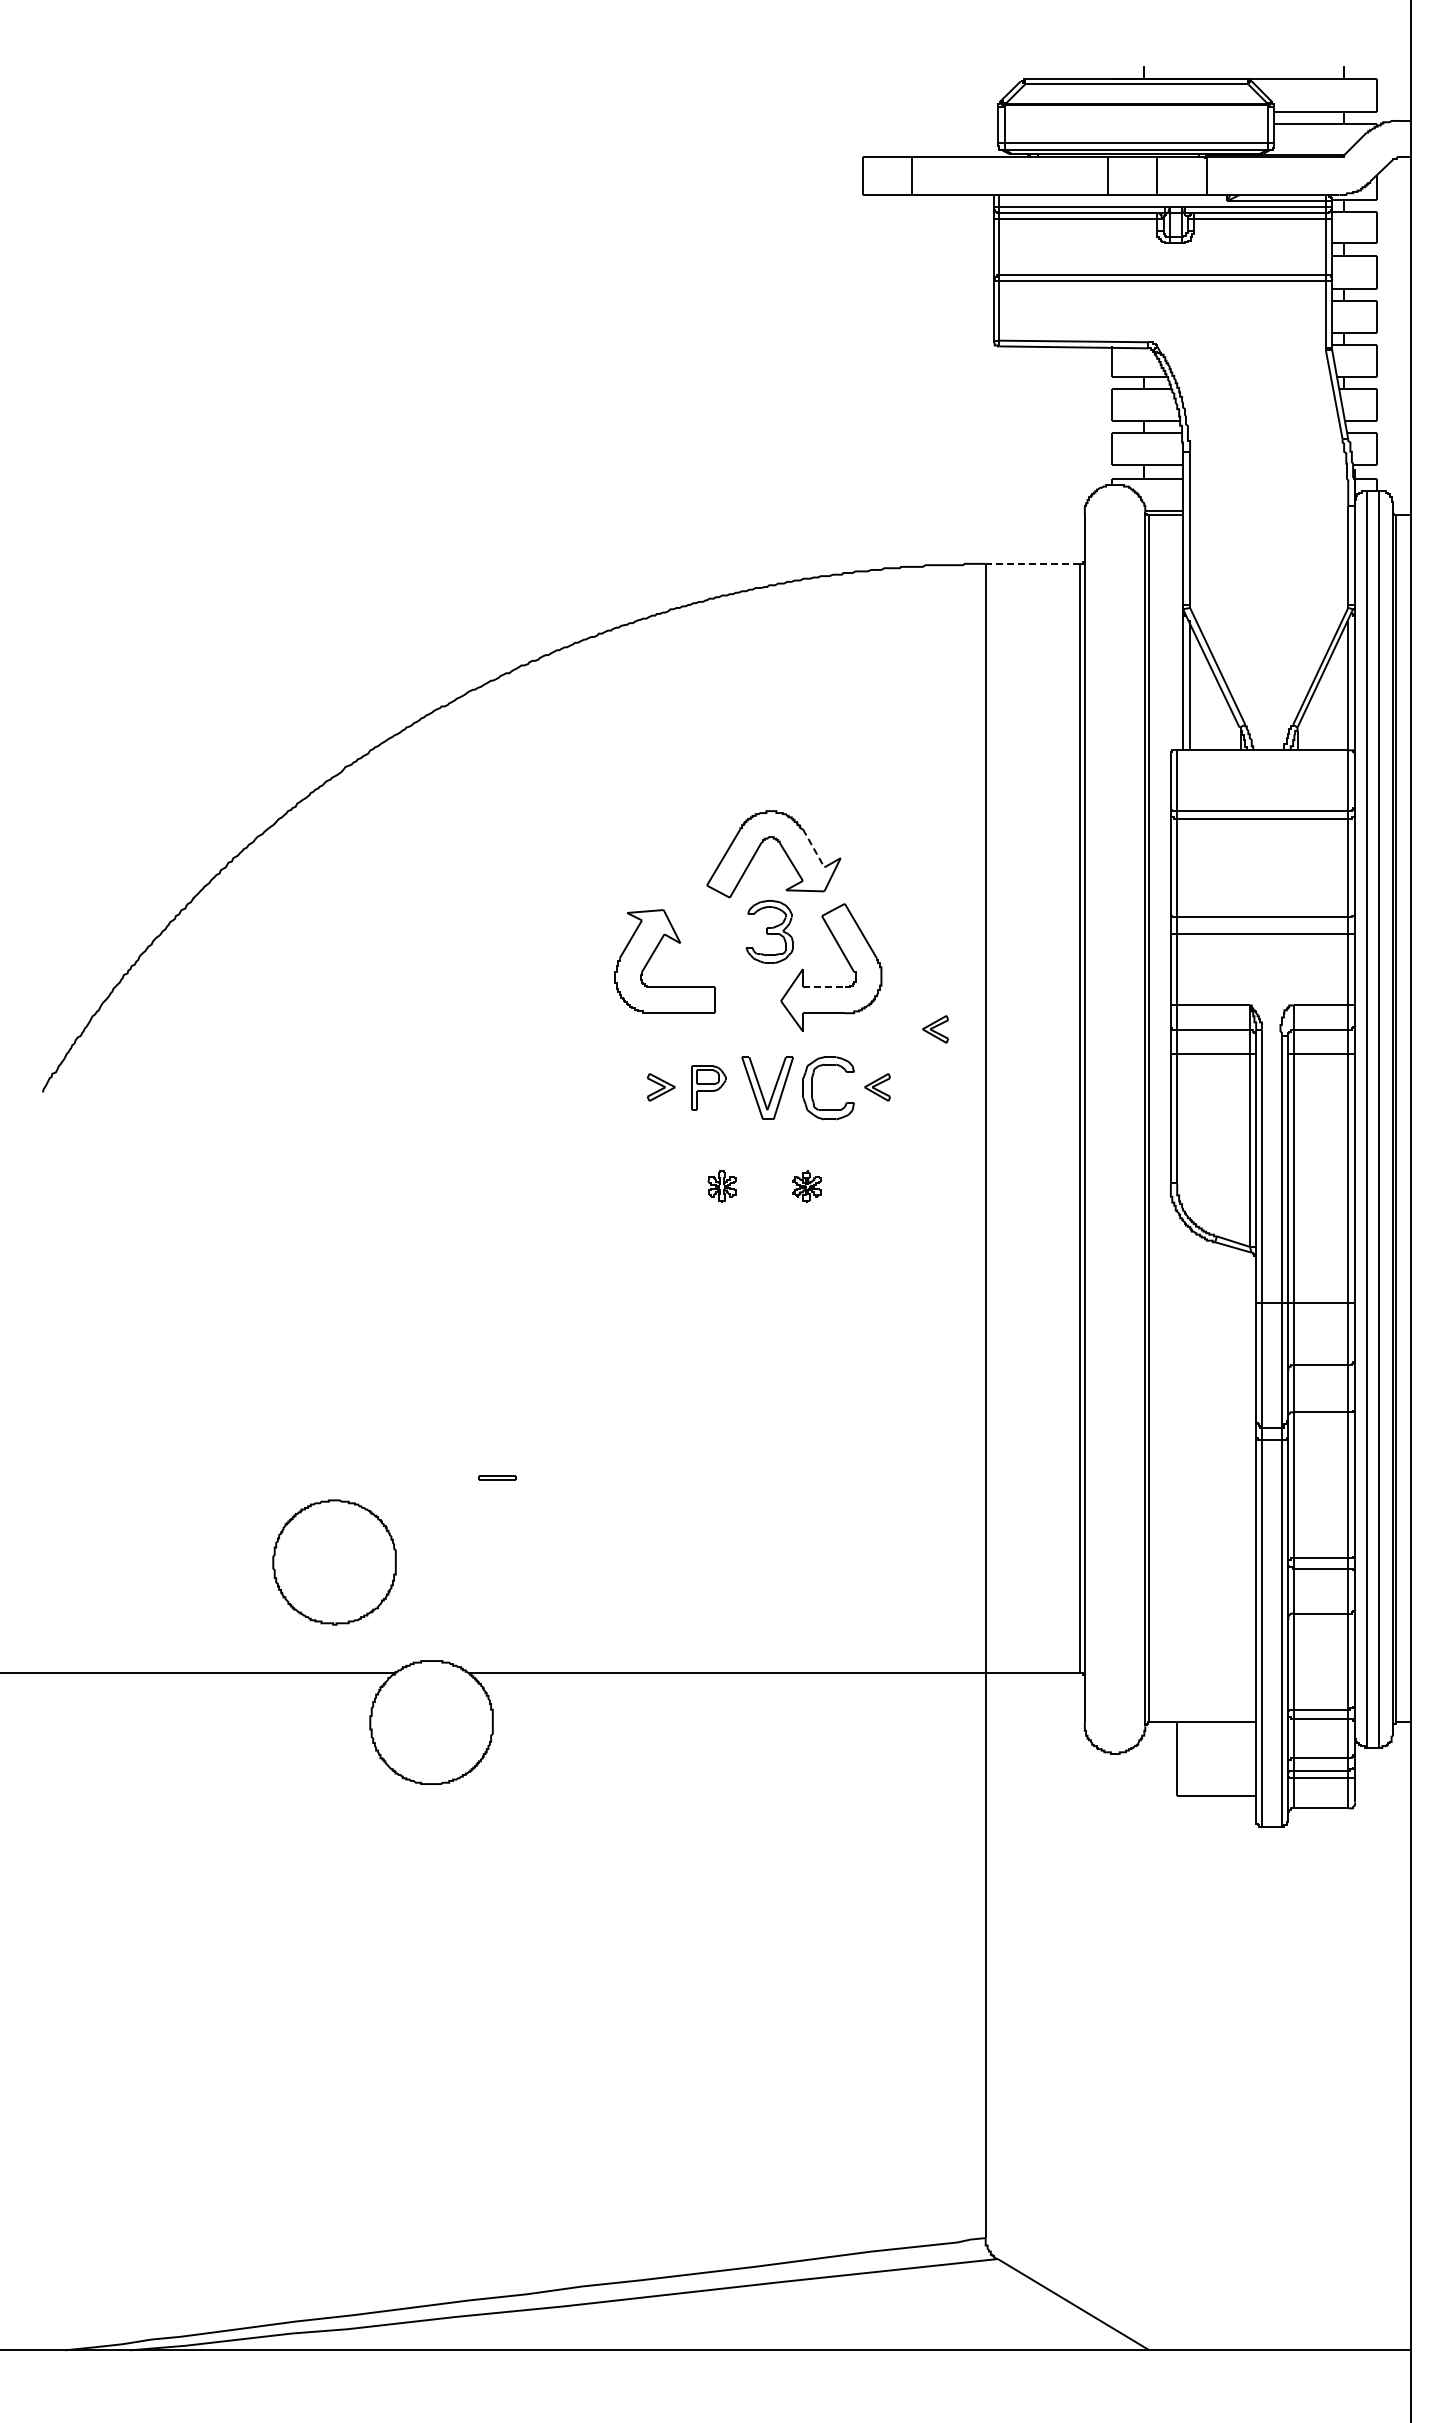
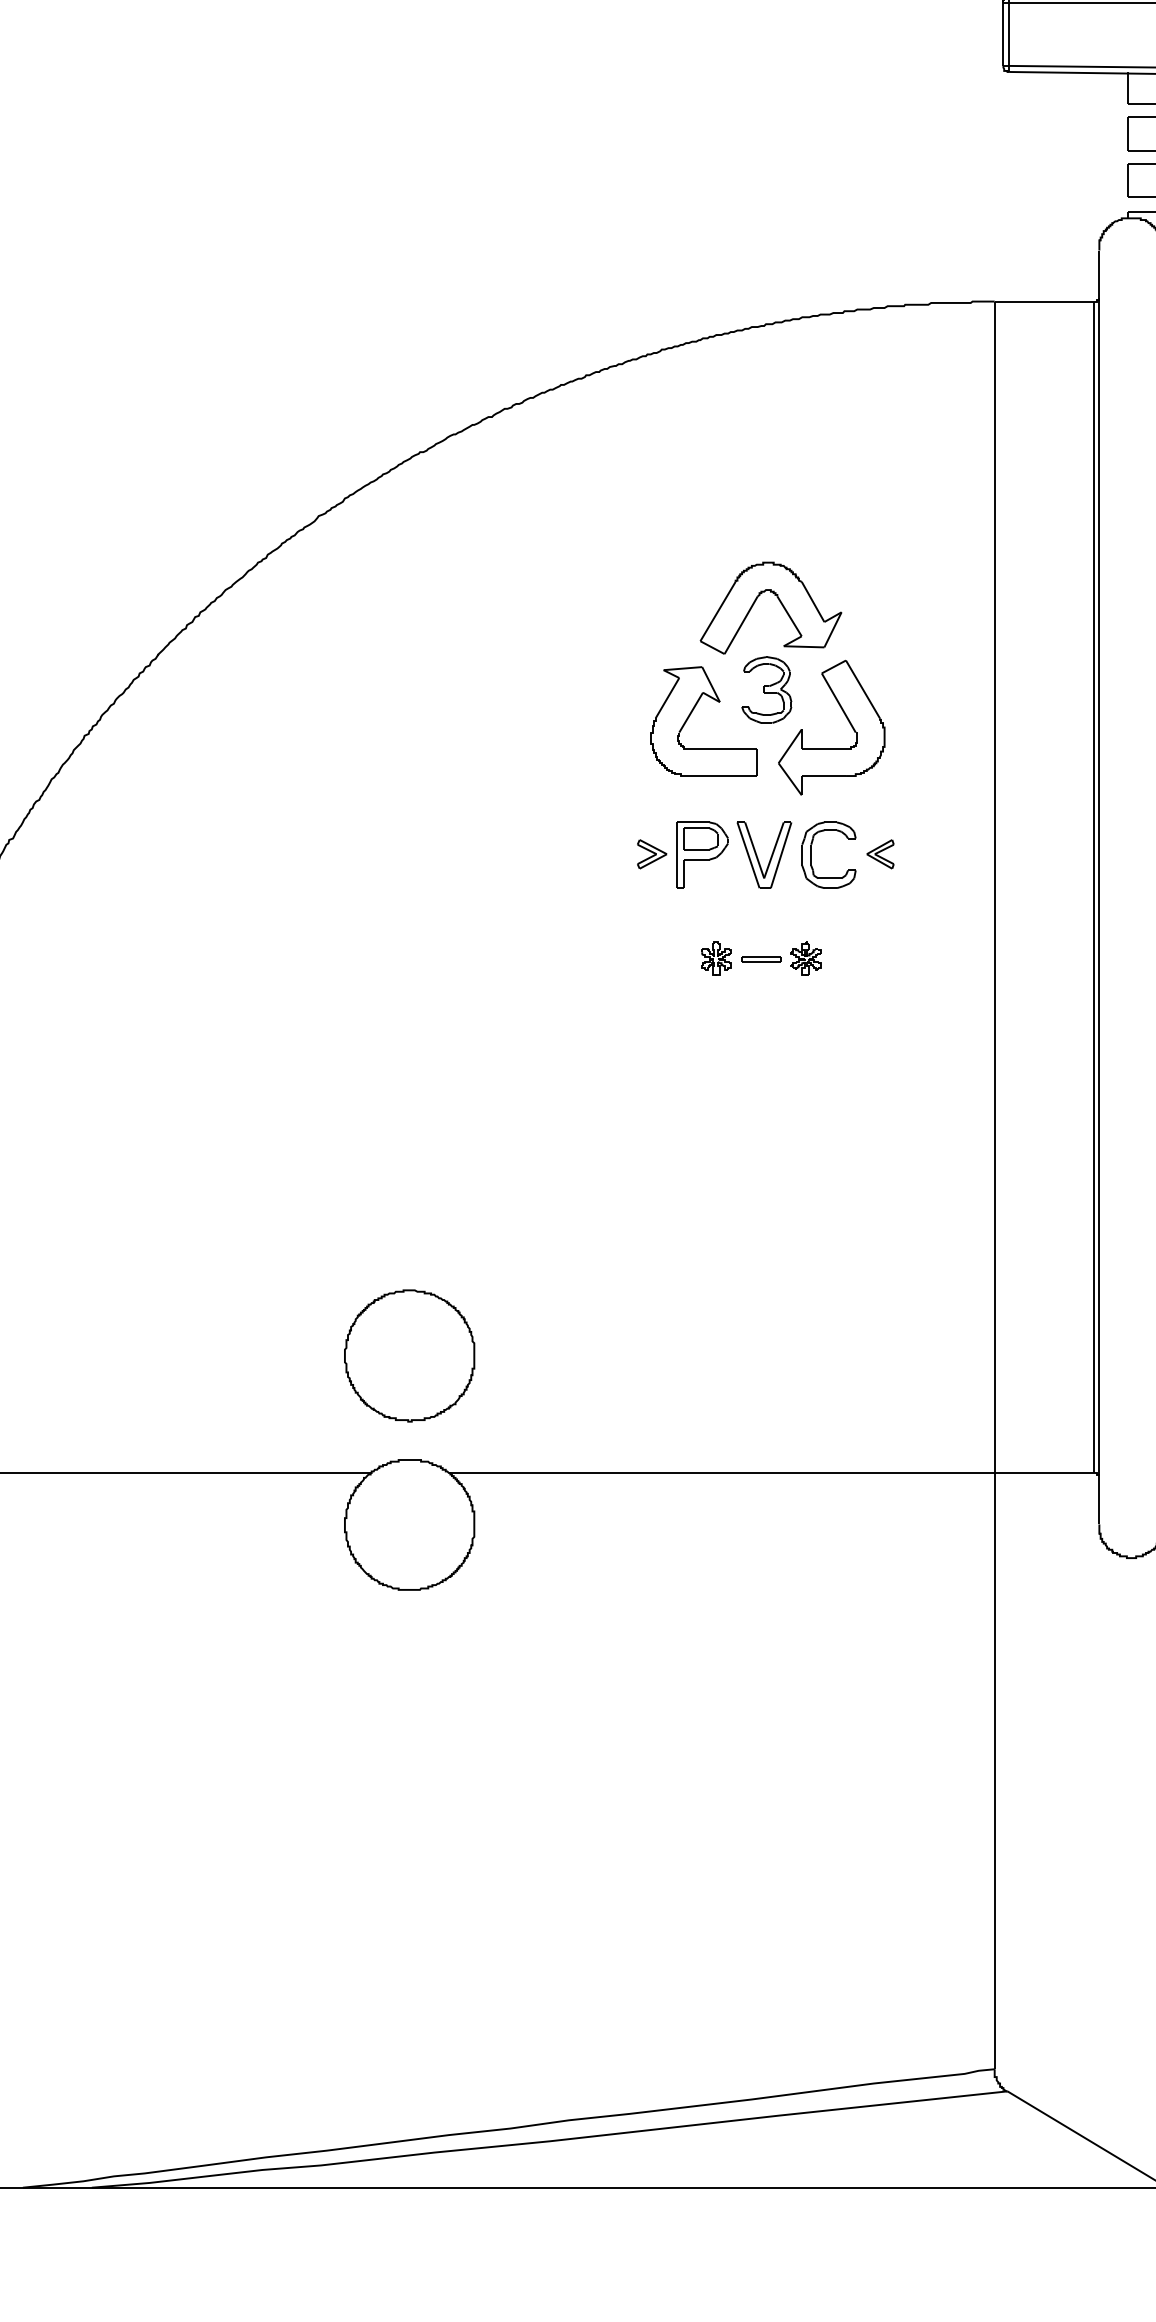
line: (1032, 563) -> (1044, 301), dashed -> solid
line: (813, 848) -> (812, 602), dashed -> solid
part: (654, 953) -> (692, 712), moved
line: (823, 987) -> (823, 748), dashed -> solid
part: (935, 1029) -> (941, 793), removed
part: (708, 1087) -> (702, 854), size x1.43
part: (497, 1477) -> (761, 958), moved
part: (334, 1562) -> (409, 1355), moved

